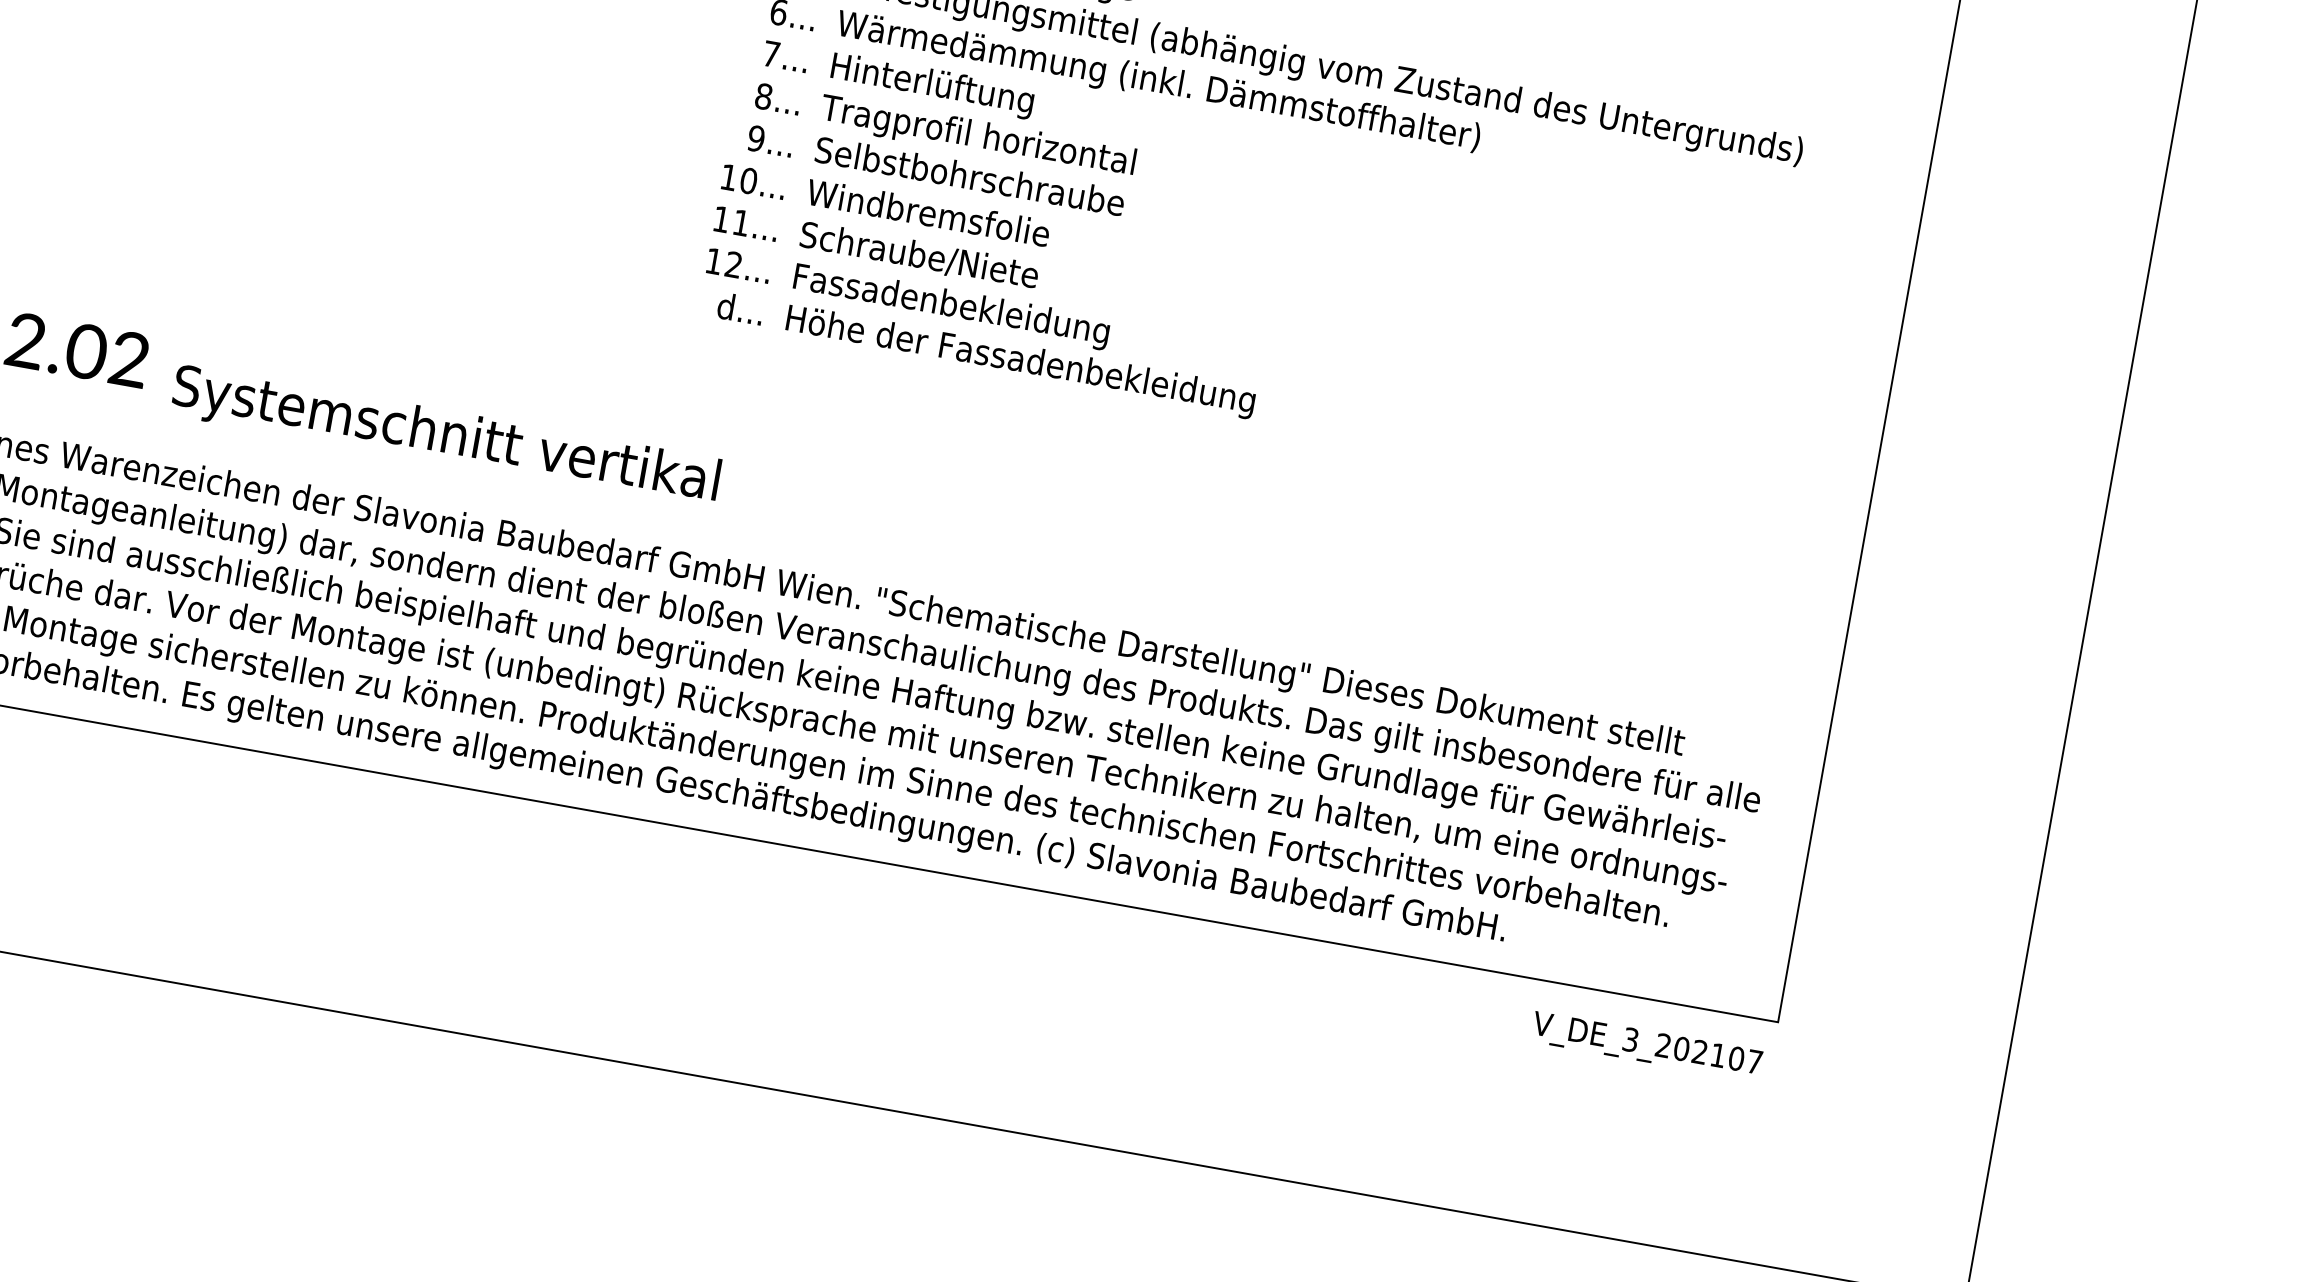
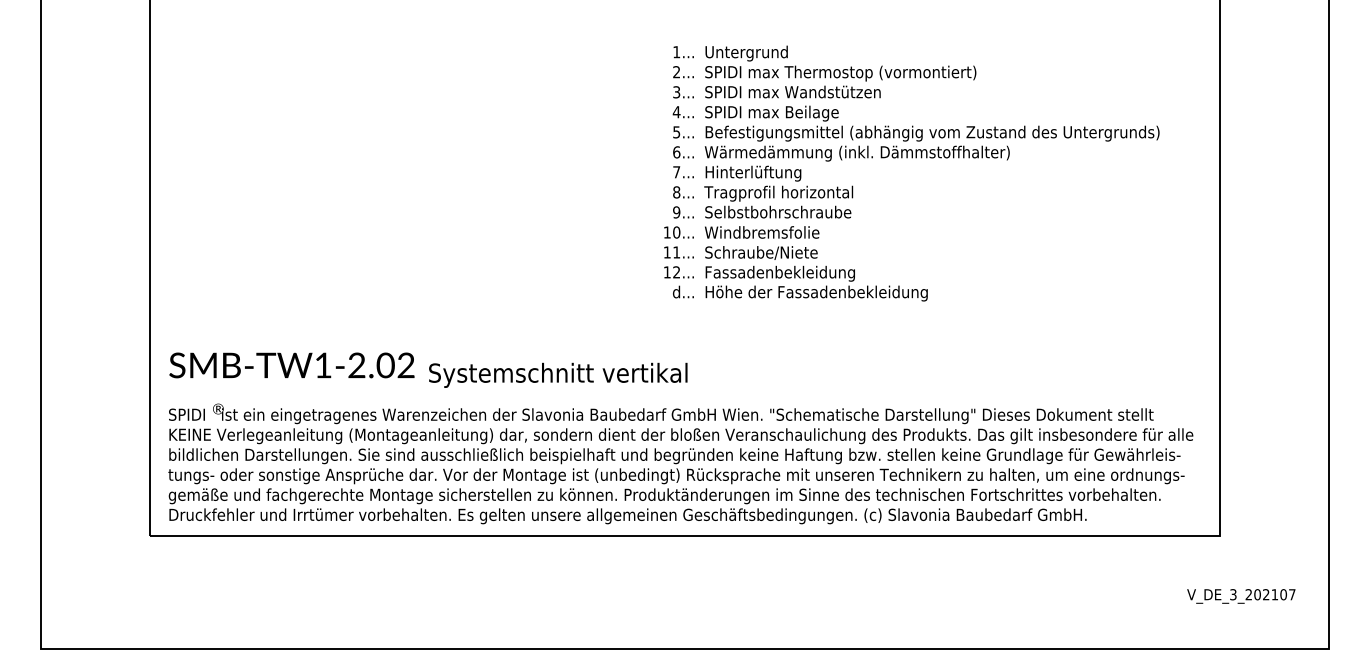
text: (1647, 1046) -> (1241, 596), moved

